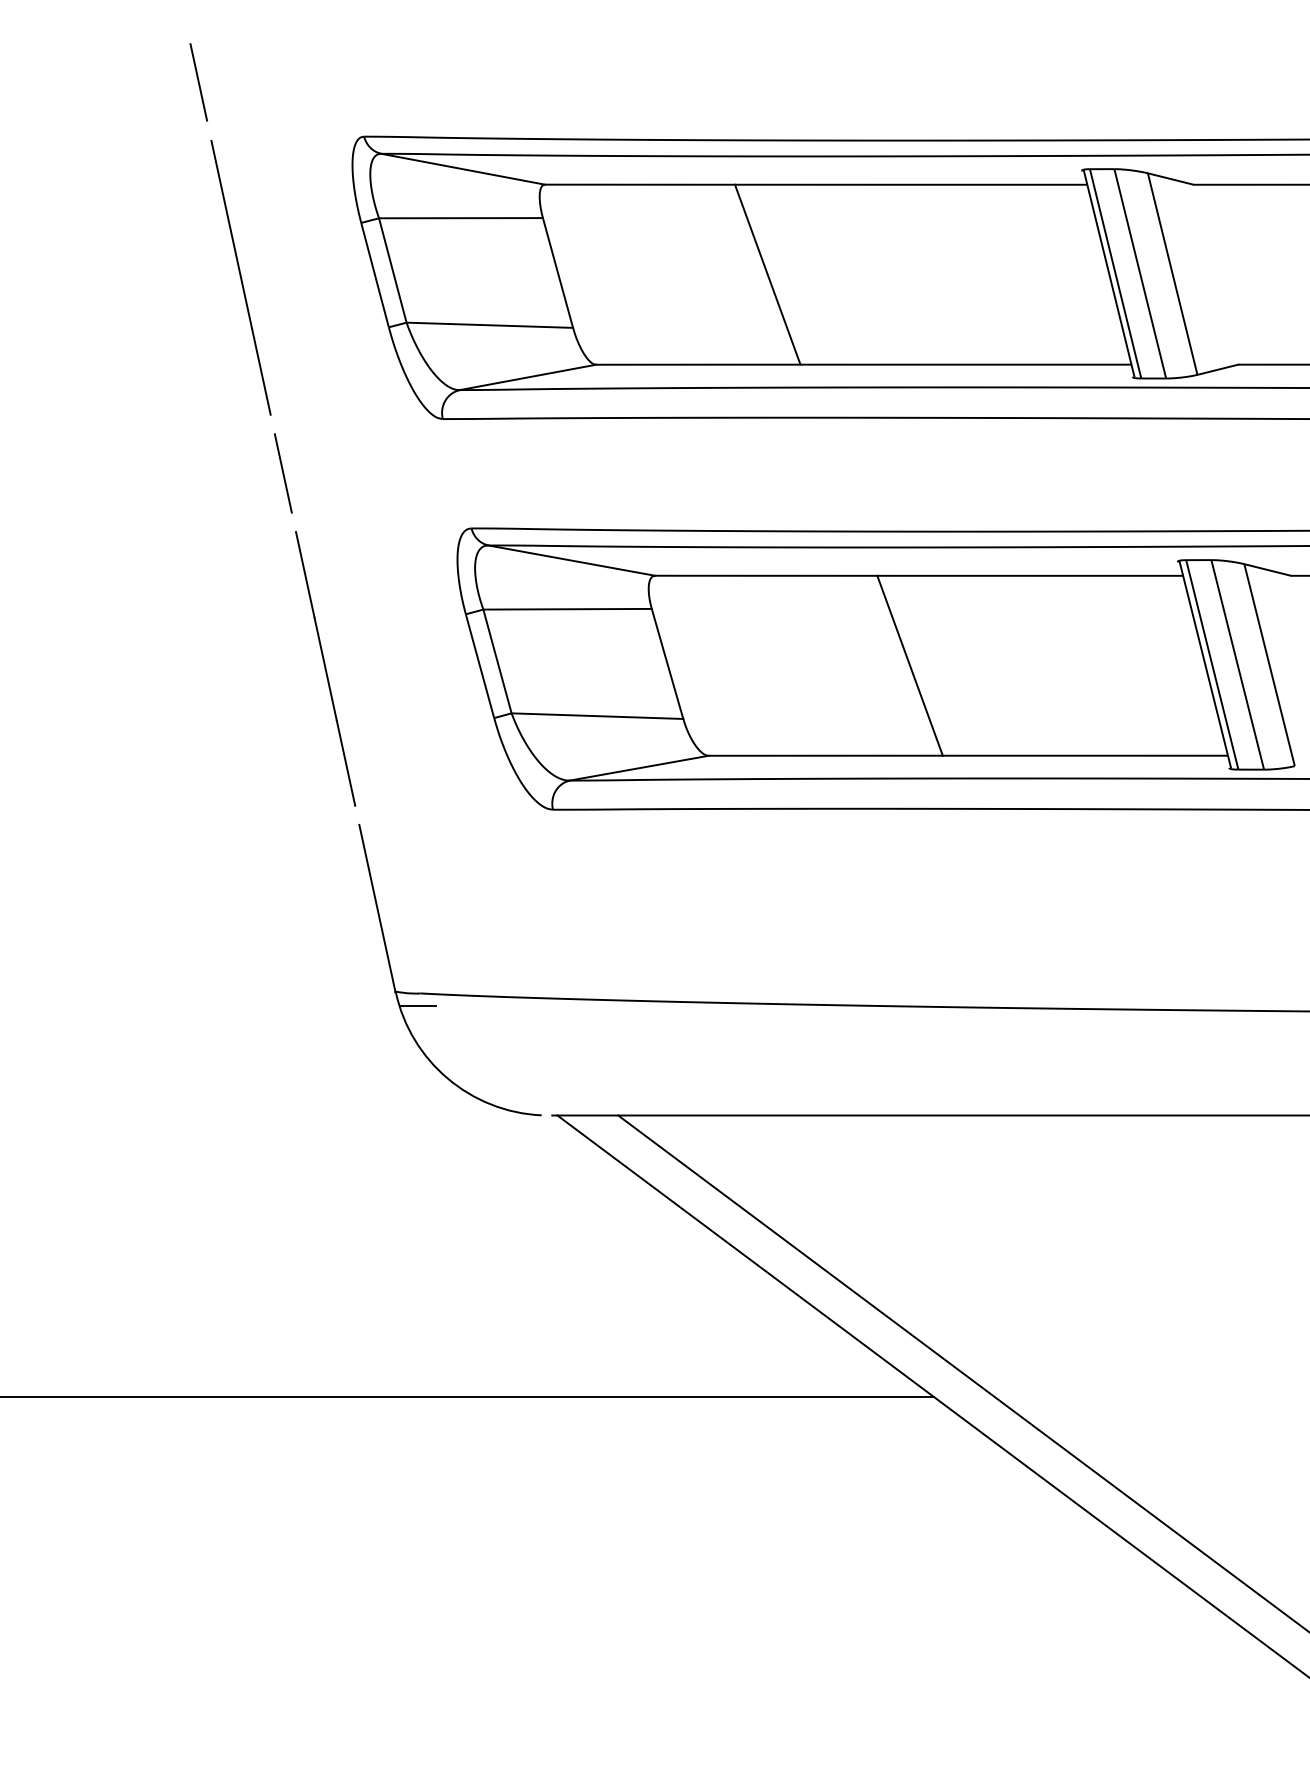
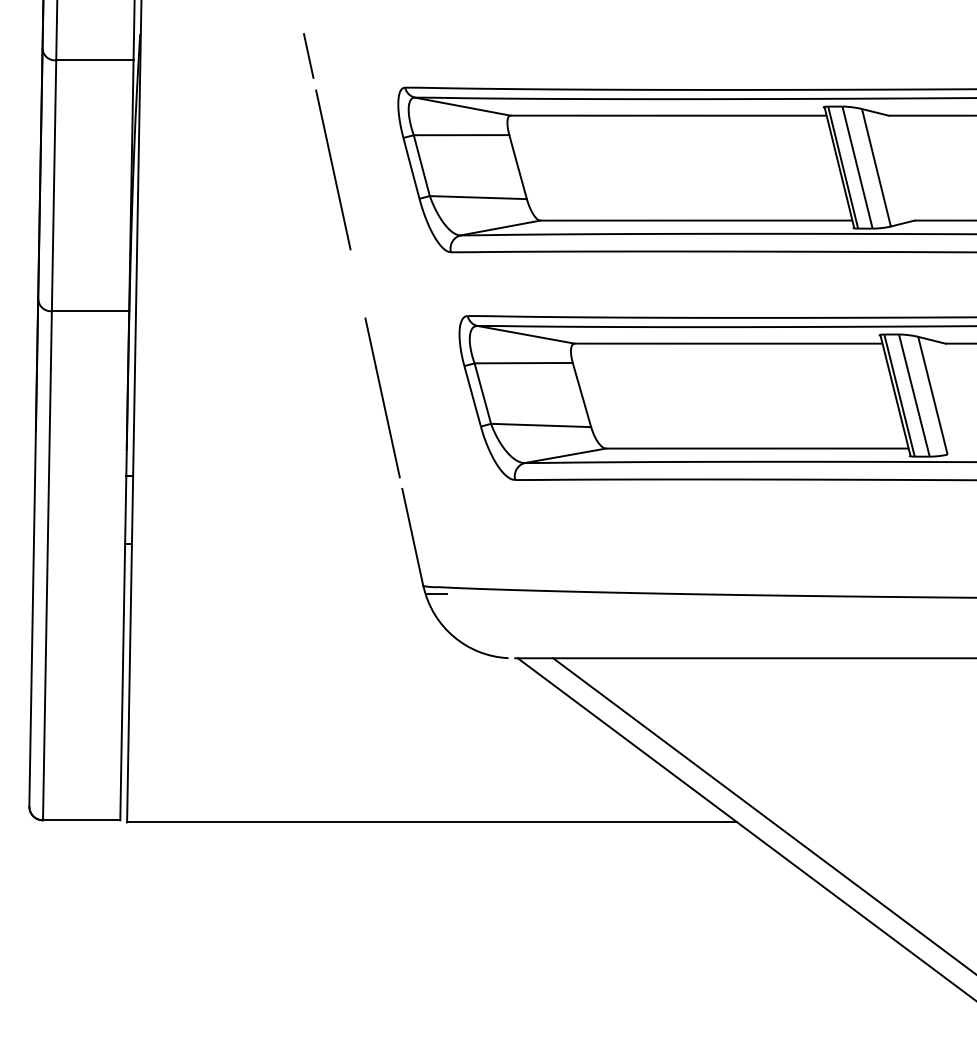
line: (767, 273) -> (640, 167), removed
line: (282, 472) -> (357, 283), removed
line: (910, 664) -> (723, 395), removed

